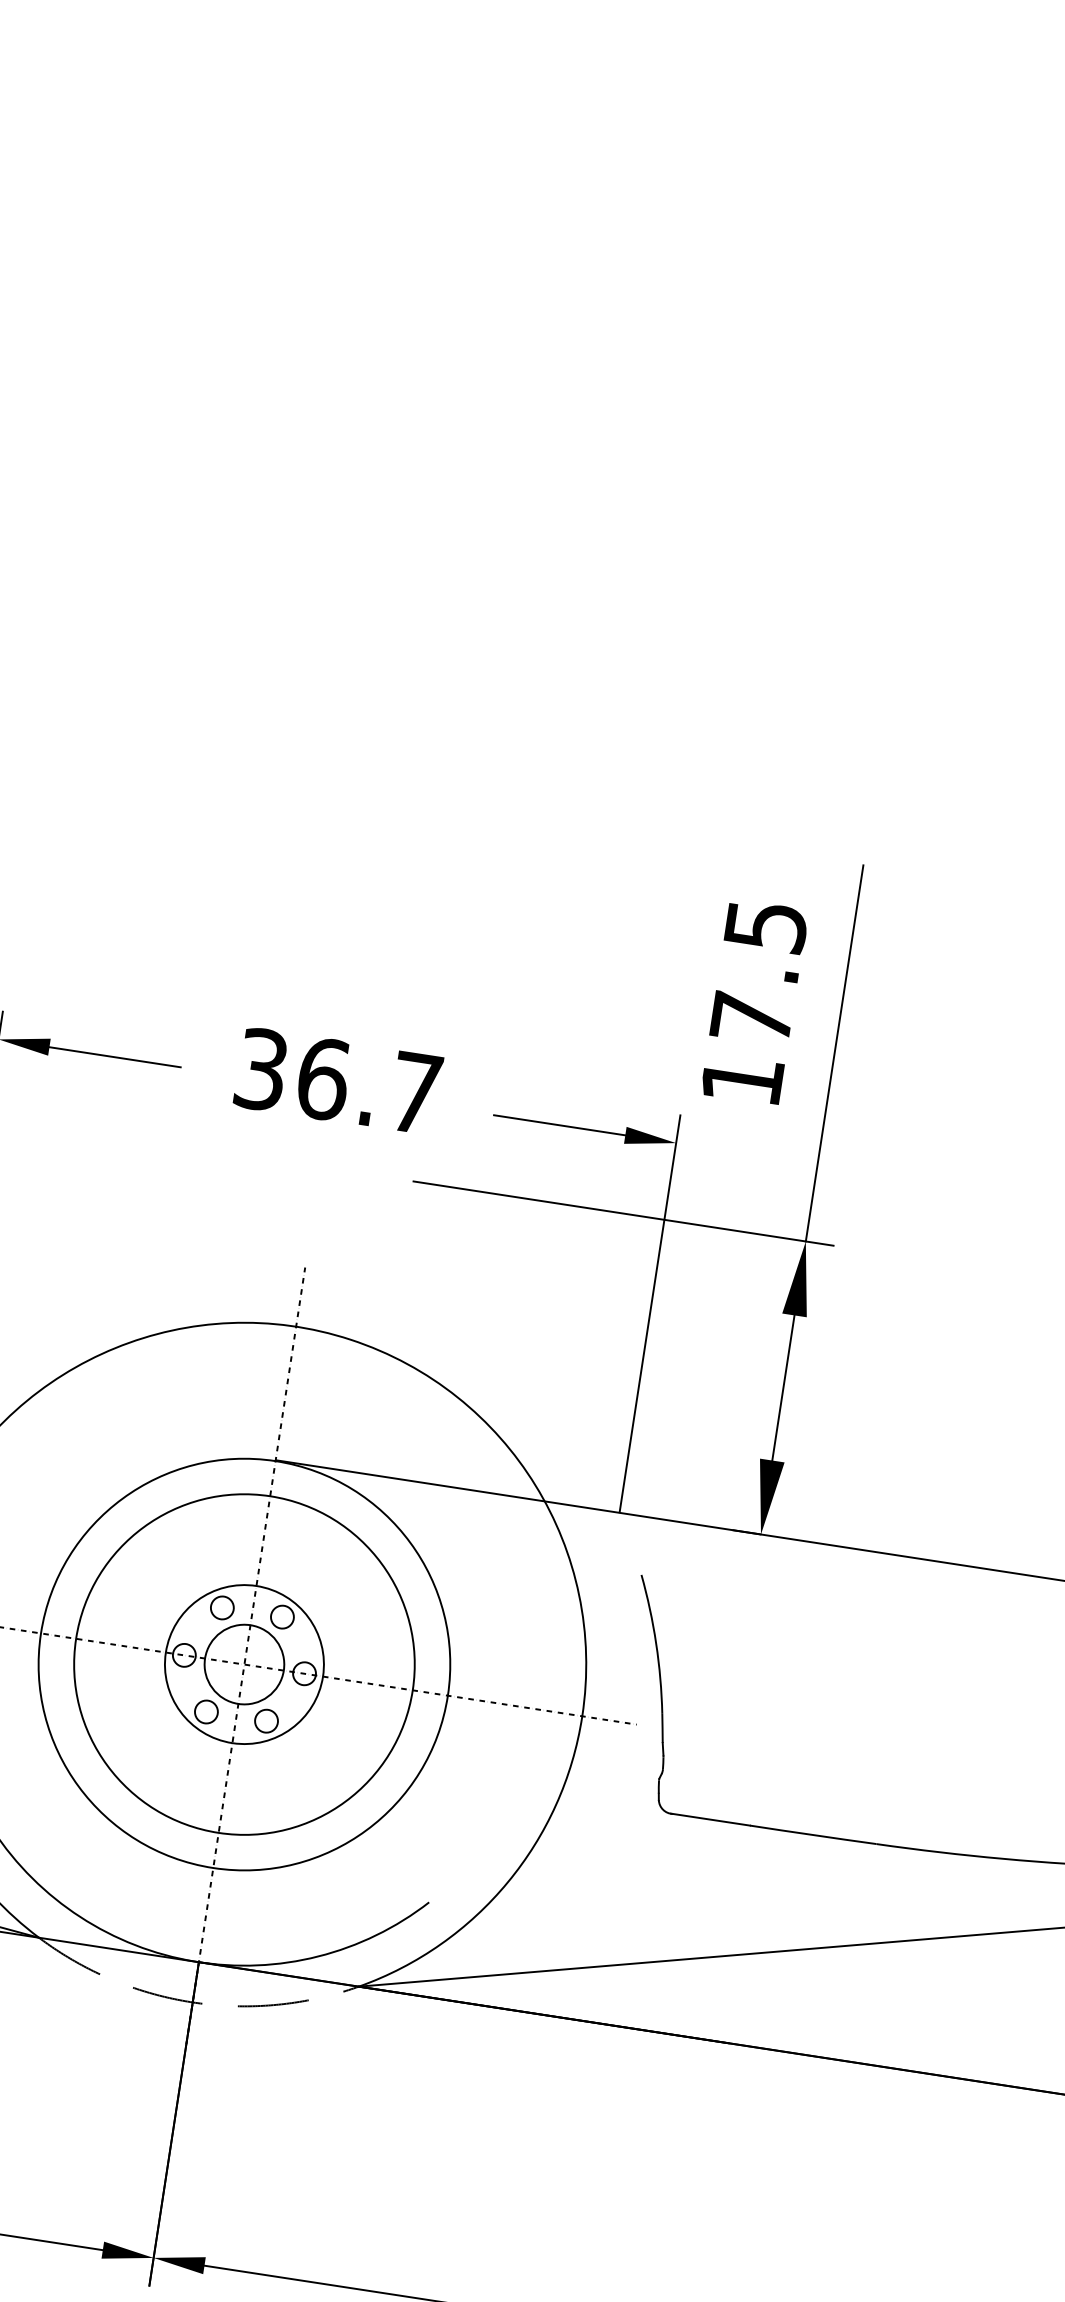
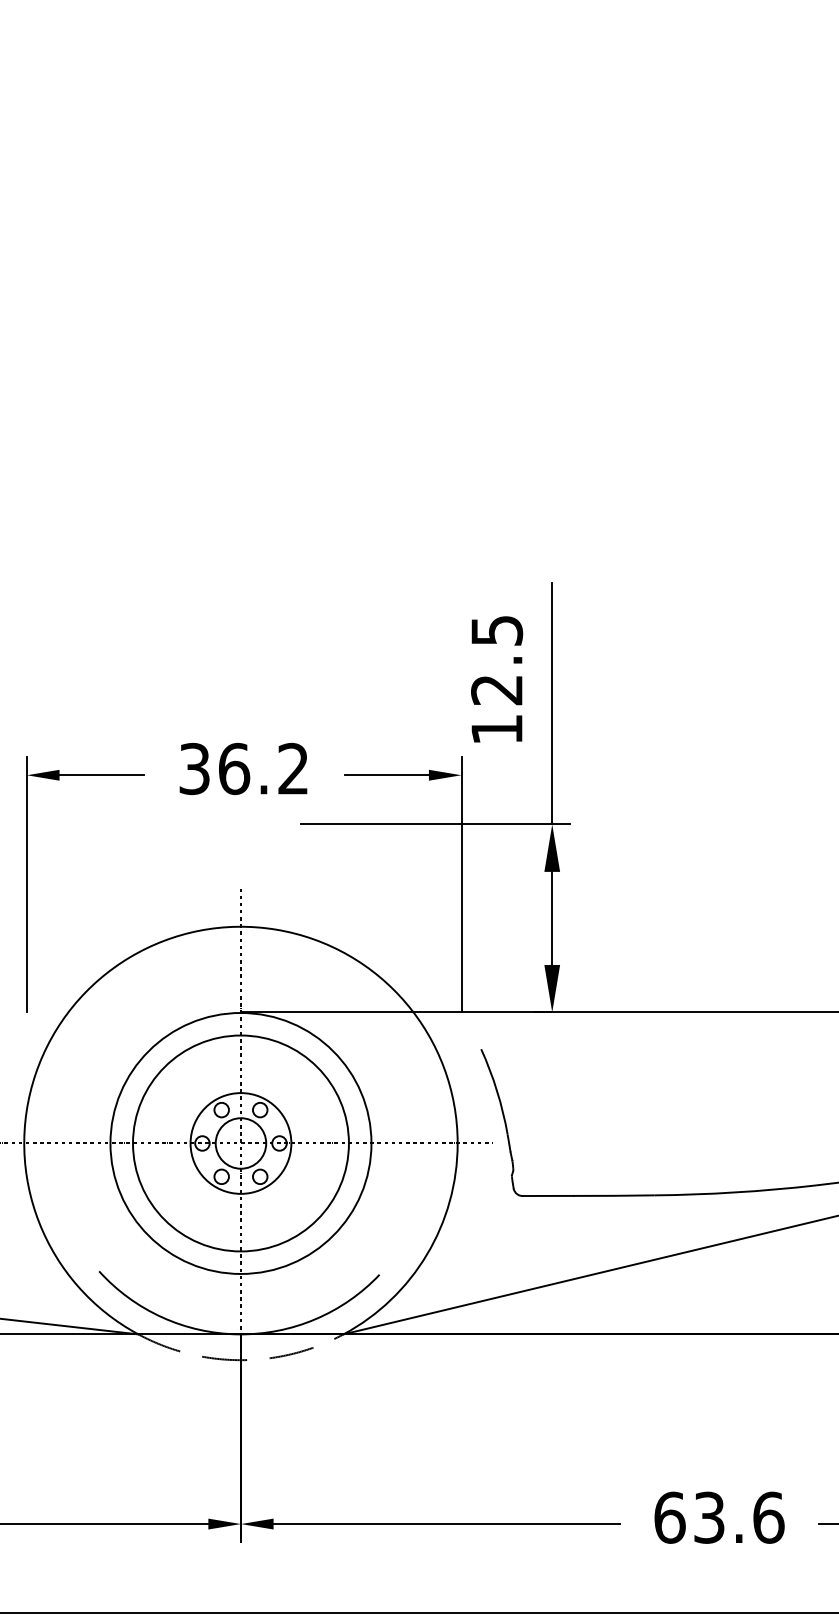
text: (750, 1019) -> (496, 690), 17.5 -> 12.5
text: (415, 1092) -> (293, 768), 36.7 -> 36.2

